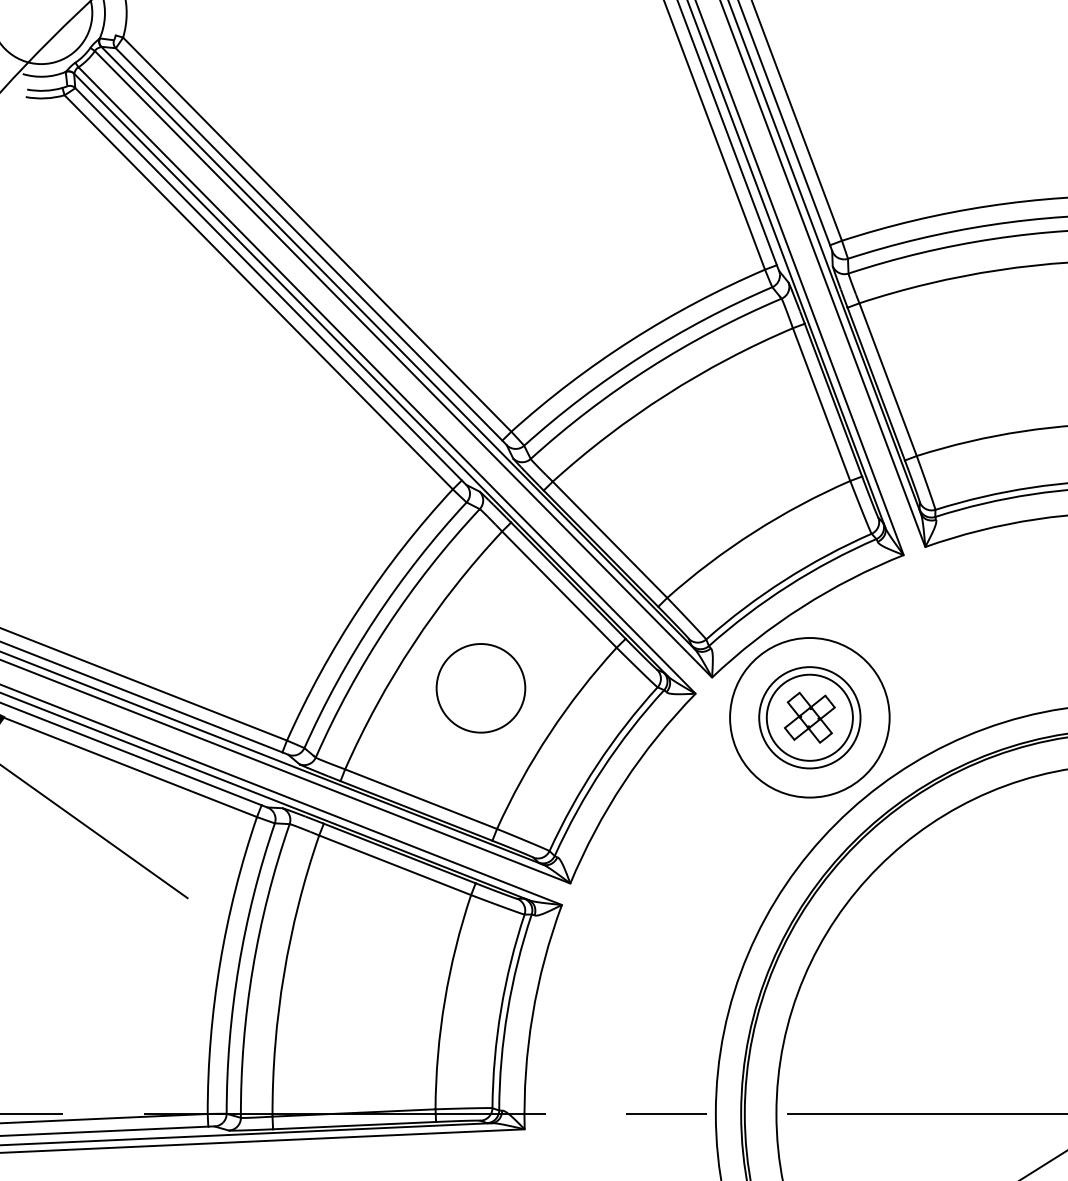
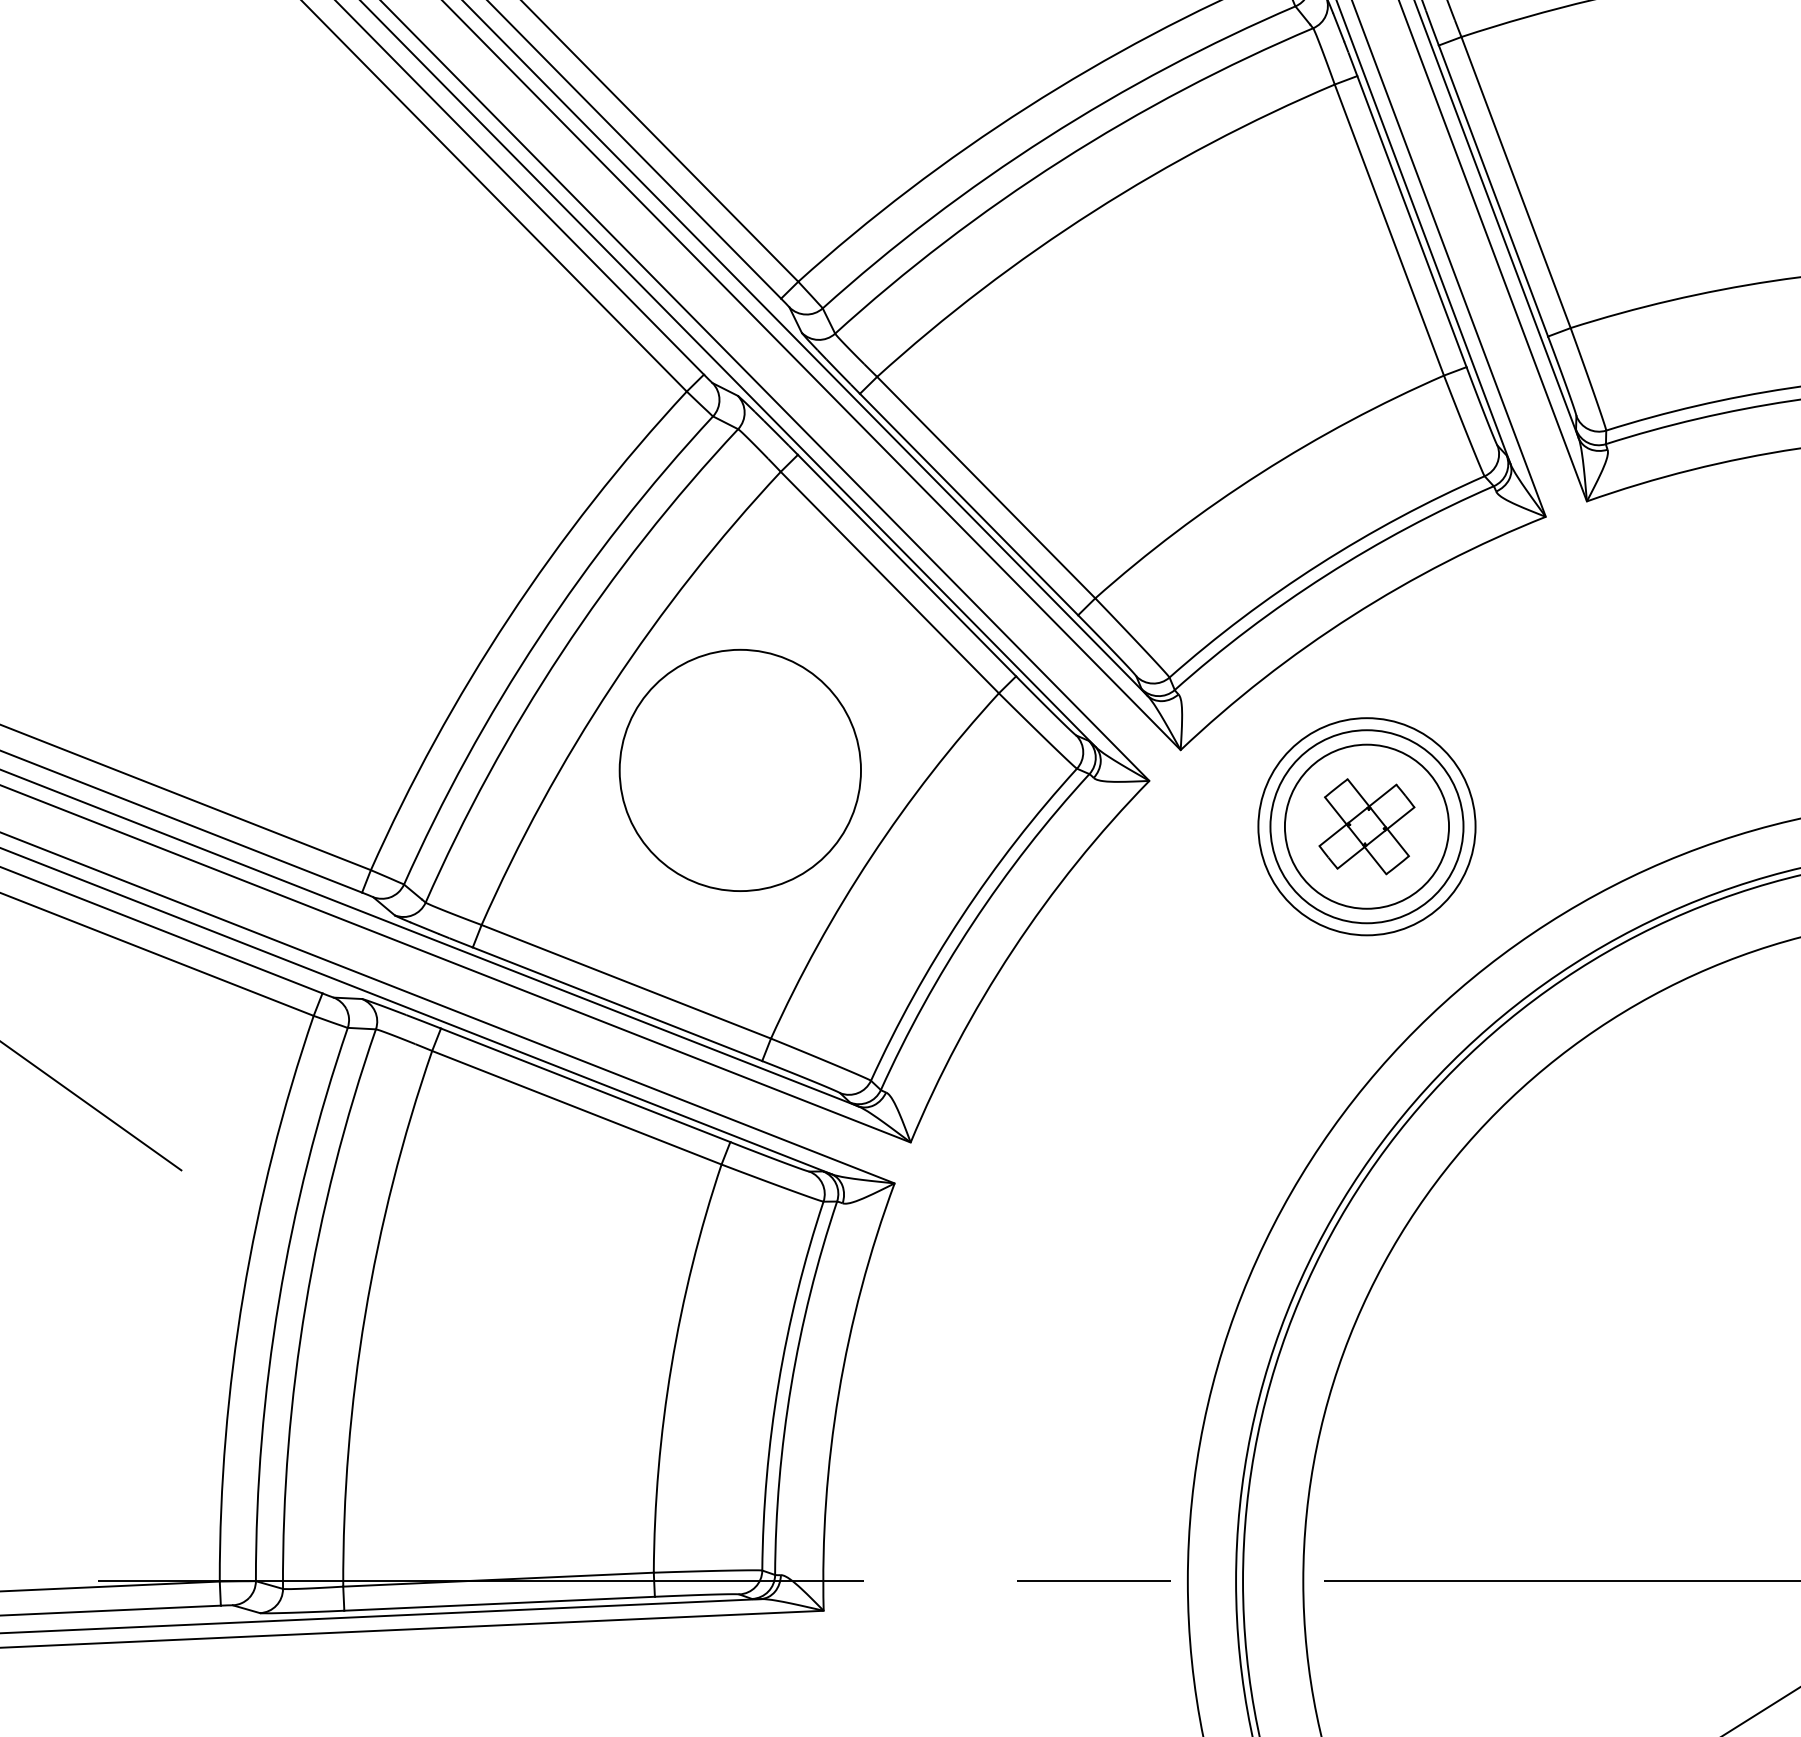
circle: (480, 688) -> (739, 770), size x1.43
circle: (809, 717) -> (1366, 826), size x0.71

